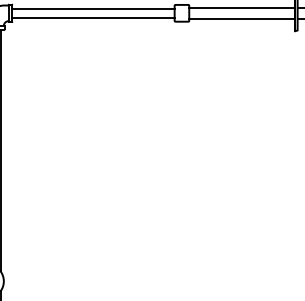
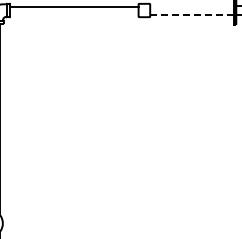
line: (241, 8) -> (191, 6), removed
line: (92, 18) -> (73, 14), removed
line: (242, 18) -> (192, 14), solid -> dashed

